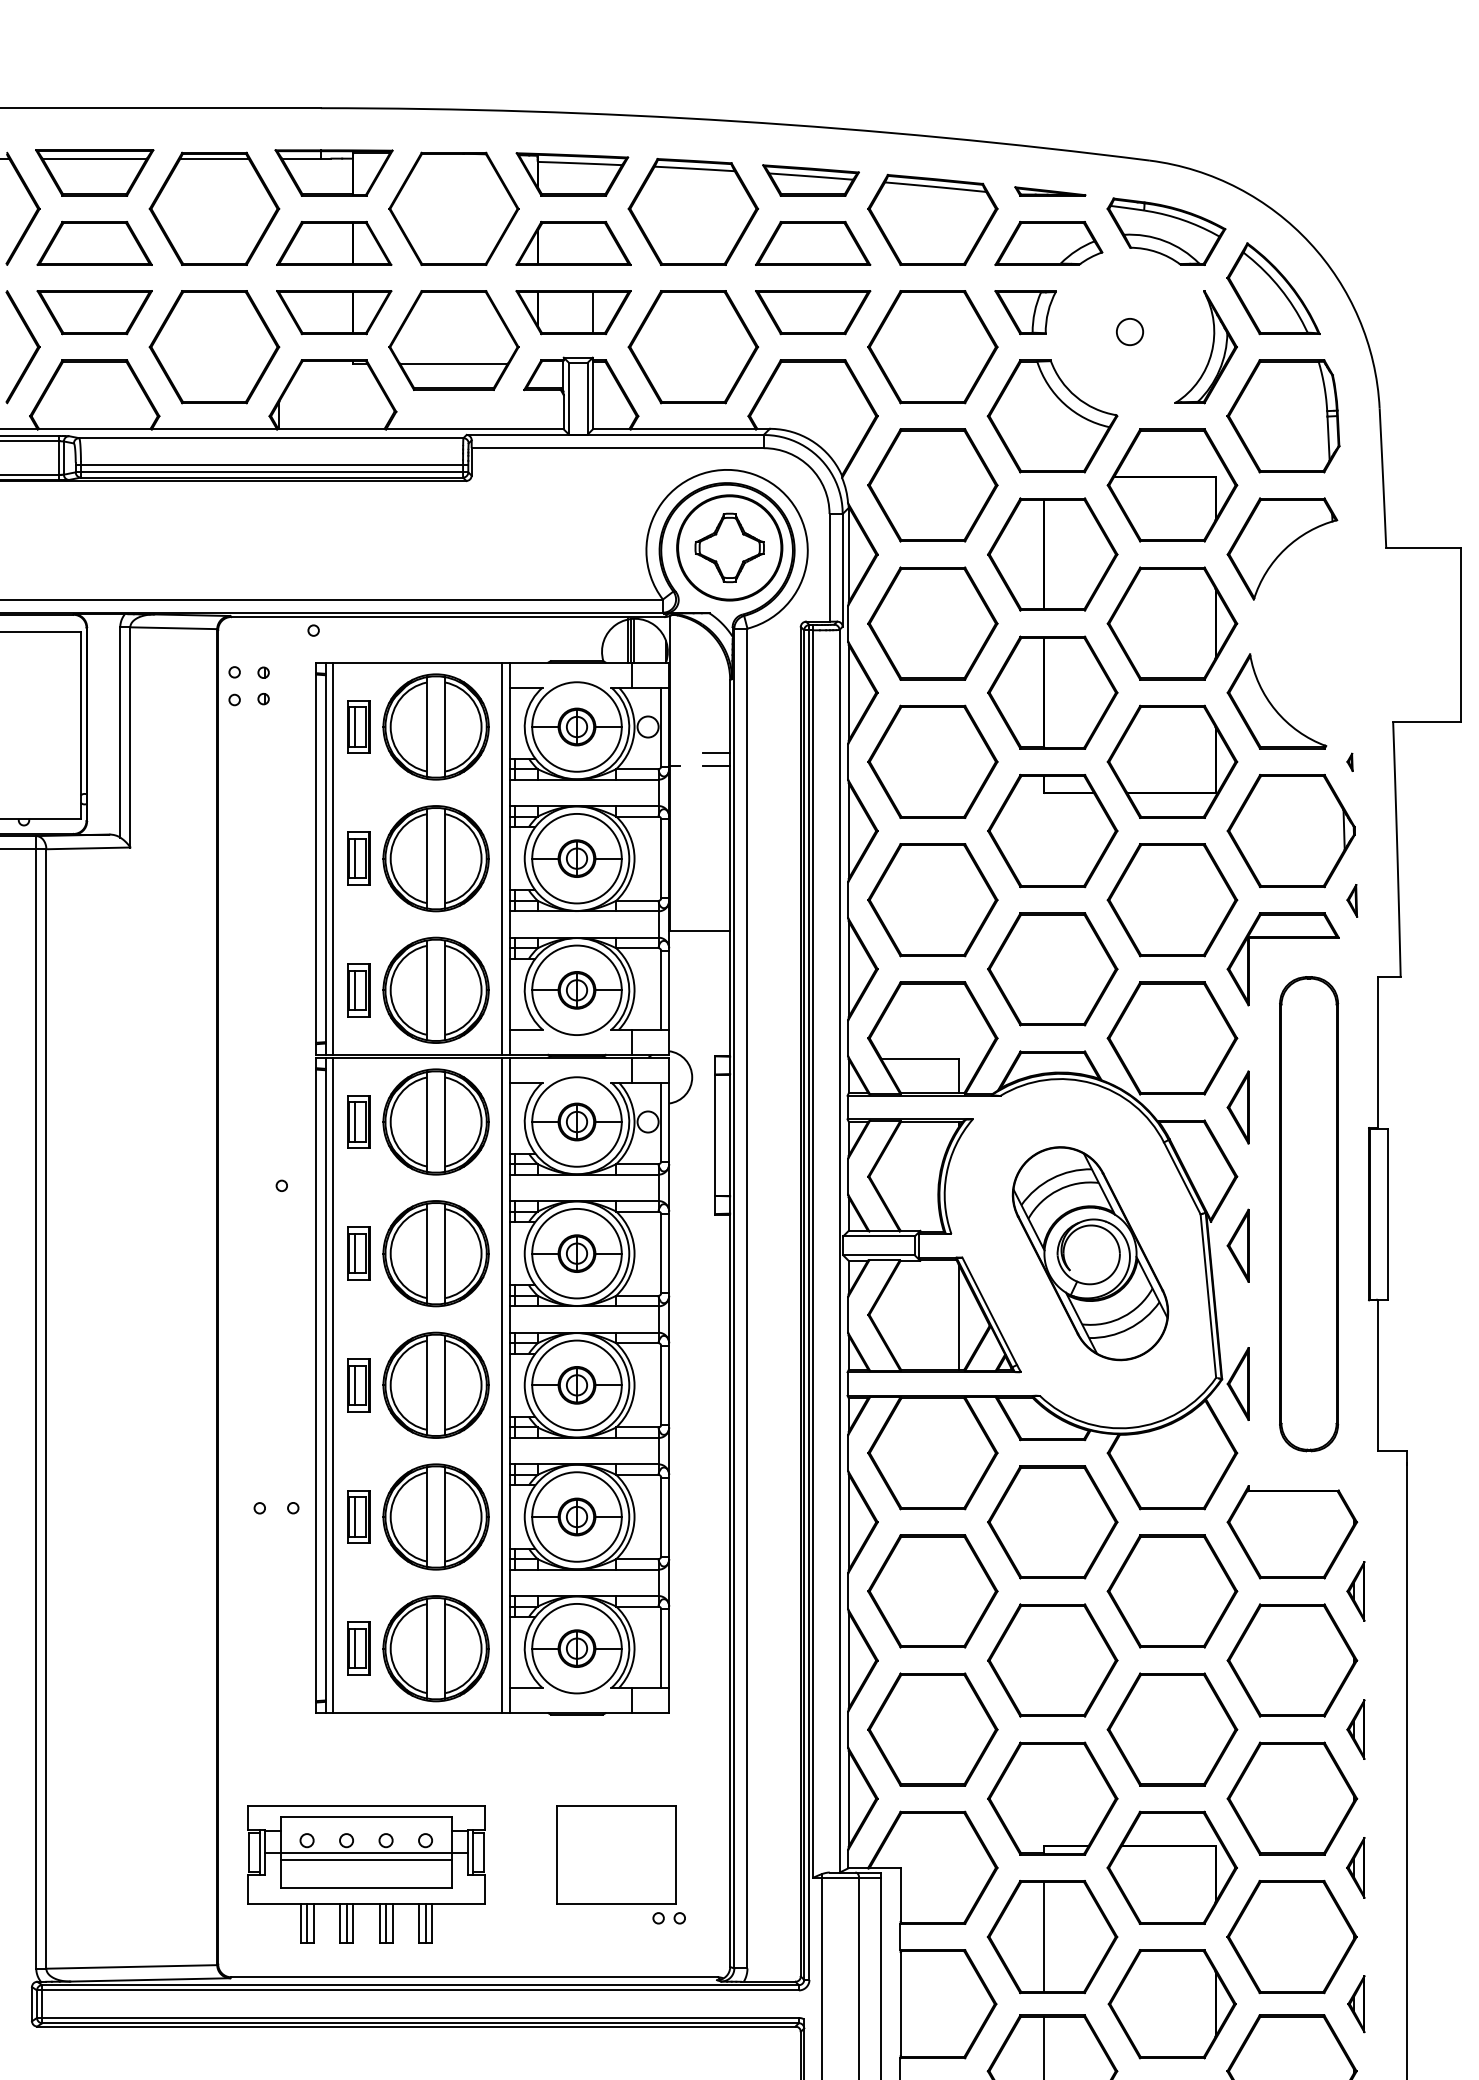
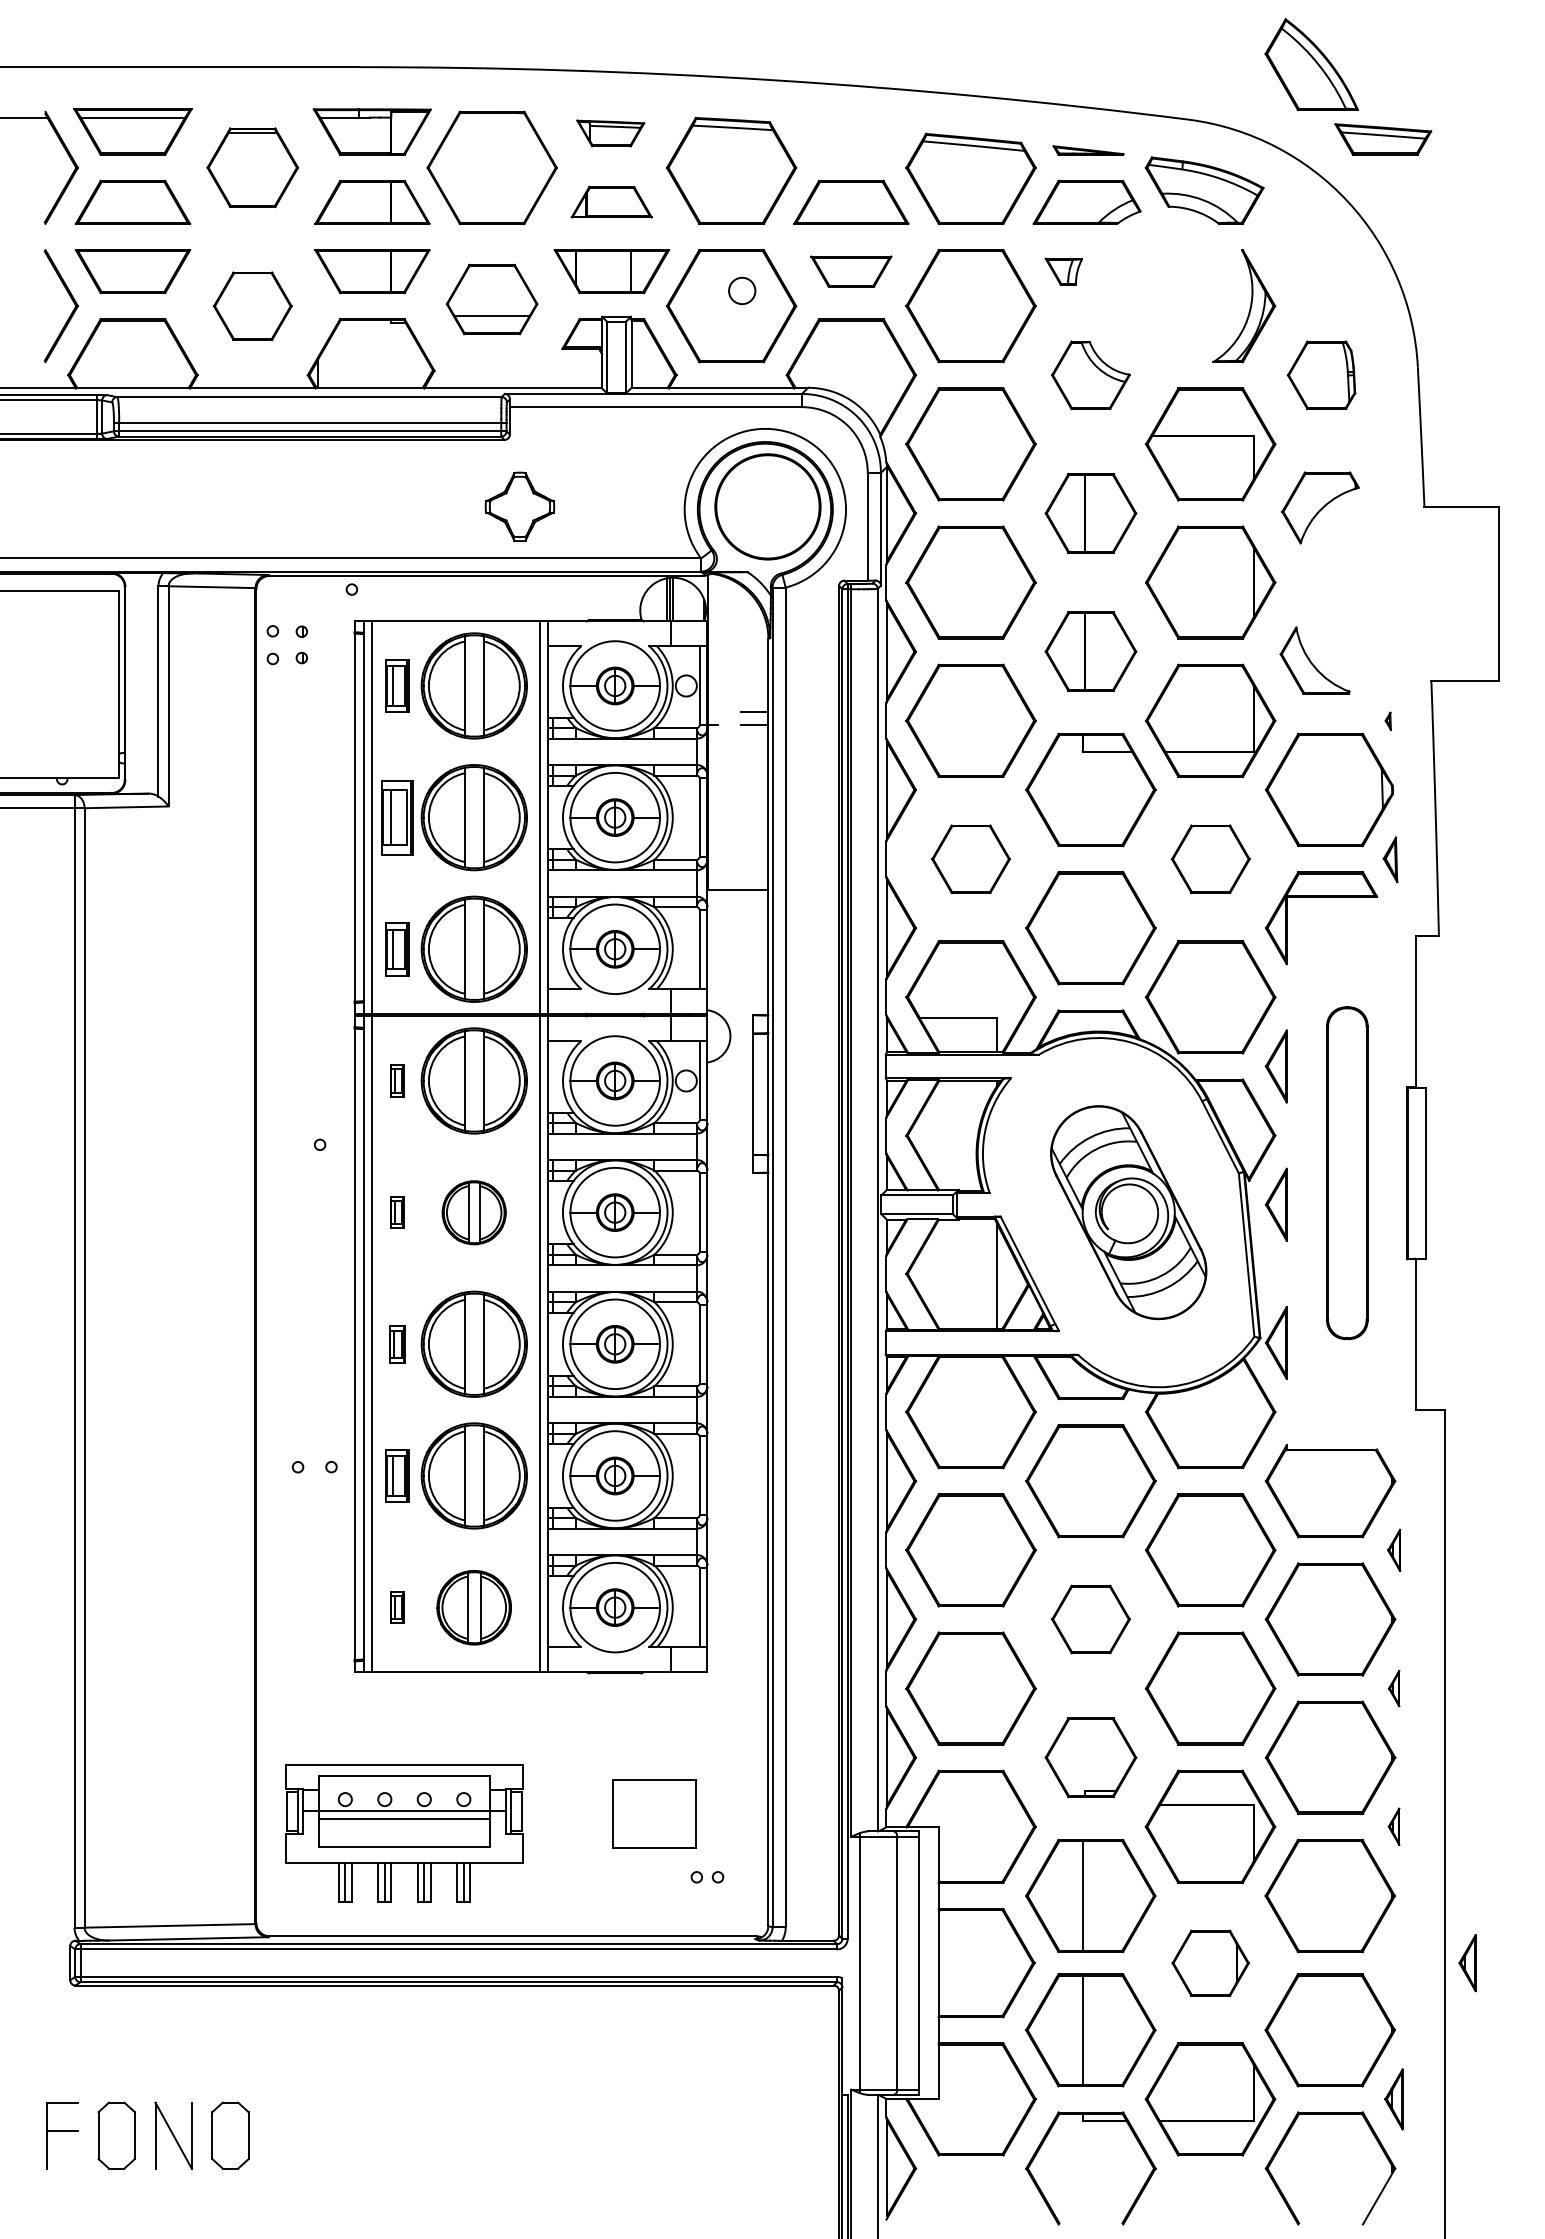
part: (572, 174) -> (610, 133), size x0.6
part: (811, 180) -> (1383, 139), moved
part: (214, 208) -> (252, 167), size x0.7
part: (573, 242) -> (611, 201), size x0.7
part: (1273, 288) -> (1311, 64), moved
part: (813, 312) -> (851, 271), size x0.7
part: (1025, 312) -> (1063, 271), size x0.6
circle: (1130, 331) -> (742, 290), moved
part: (453, 340) -> (491, 299), size x0.7
part: (214, 347) -> (252, 306), size x0.6
part: (1052, 416) -> (1090, 375), size x0.6
part: (1283, 416) -> (1321, 375), size x0.6
part: (729, 547) -> (519, 506), moved
part: (1282, 548) -> (1320, 507), size x0.7
part: (1052, 554) -> (1090, 513), size x0.7
part: (1052, 692) -> (1090, 651), size x0.7
part: (1276, 701) -> (1314, 660), size x0.7
part: (359, 858) -> (397, 817), size x1.4
part: (932, 900) -> (970, 859), size x0.6
part: (1172, 900) -> (1210, 859), size x0.6
part: (1352, 900) -> (1390, 859), size x1.4
part: (359, 1121) -> (397, 1080), size x0.6
part: (1309, 1214) -> (1347, 1173), size x0.7
part: (359, 1253) -> (397, 1212), size x0.6
part: (435, 1253) -> (473, 1212), size x0.6
part: (359, 1385) -> (397, 1344), size x0.7
part: (1355, 1591) -> (1393, 1550), size x0.7
part: (359, 1648) -> (397, 1607), size x0.6
part: (435, 1648) -> (473, 1607), size x0.7
part: (1052, 1660) -> (1090, 1619), size x0.6
part: (1355, 1729) -> (1393, 1688), size x0.6
part: (1052, 1798) -> (1090, 1757), size x0.7
part: (616, 1854) -> (654, 1813), size x0.7
part: (1355, 1867) -> (1393, 1826), size x0.6
part: (1172, 2004) -> (1210, 1963), size x0.6
part: (1356, 2004) -> (1467, 1963), moved

